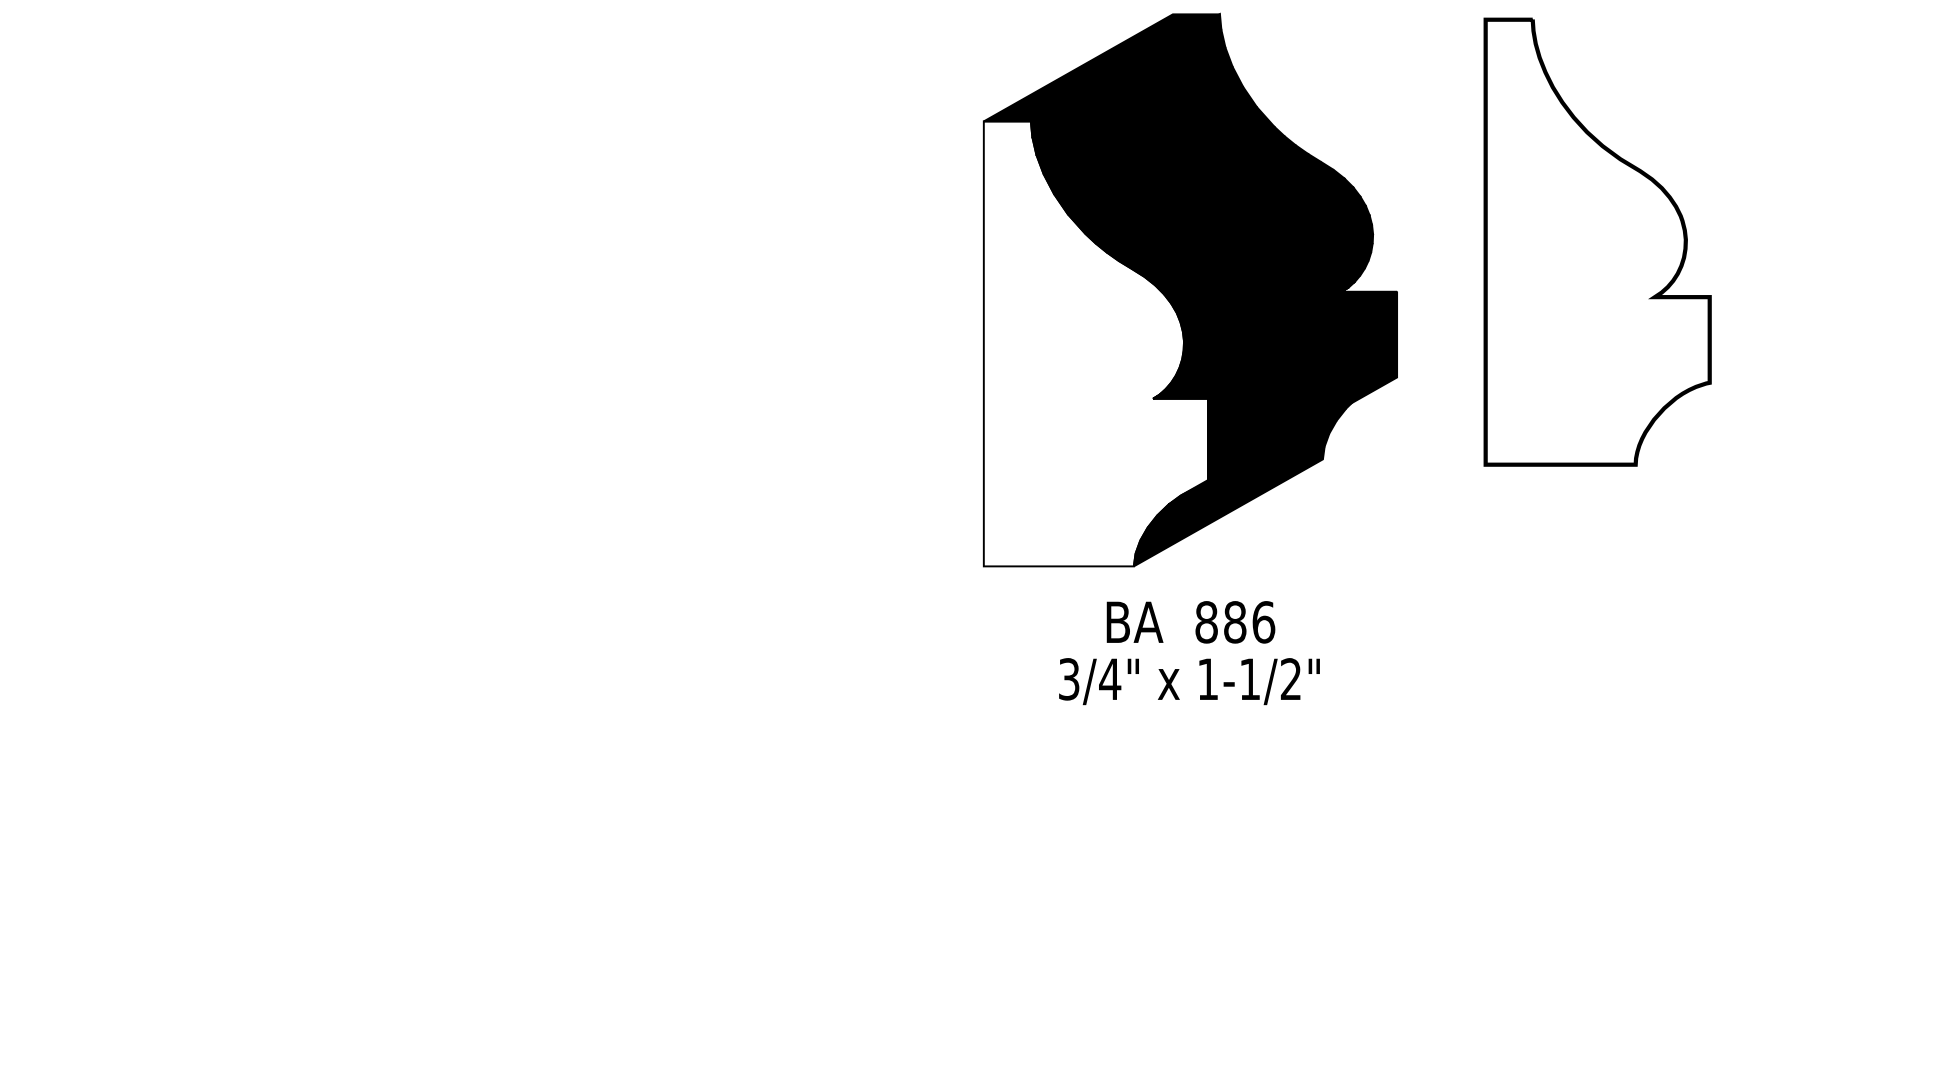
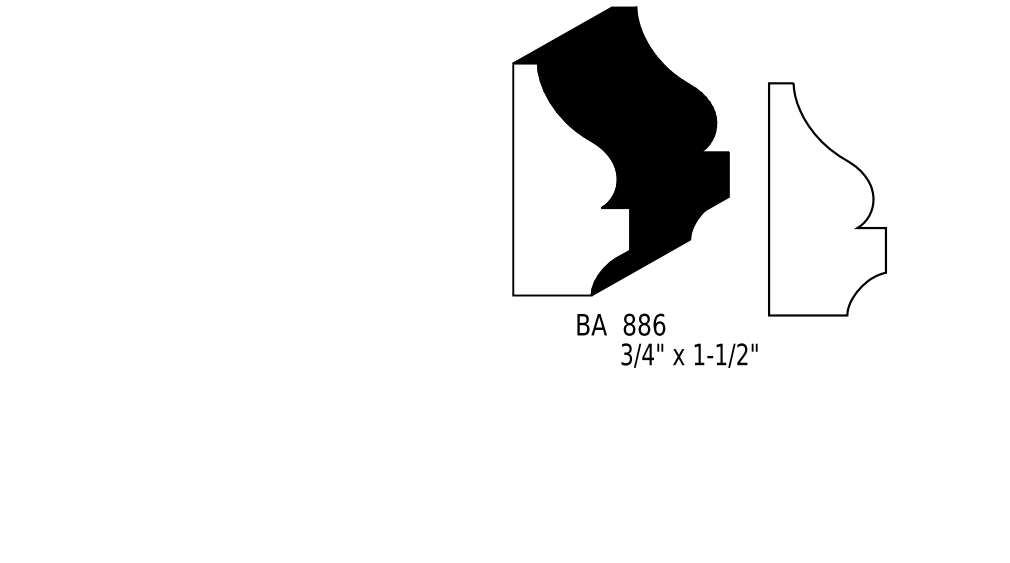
curve: (1649, 297) -> (854, 228), moved
text: (1189, 681) -> (689, 355), moved

